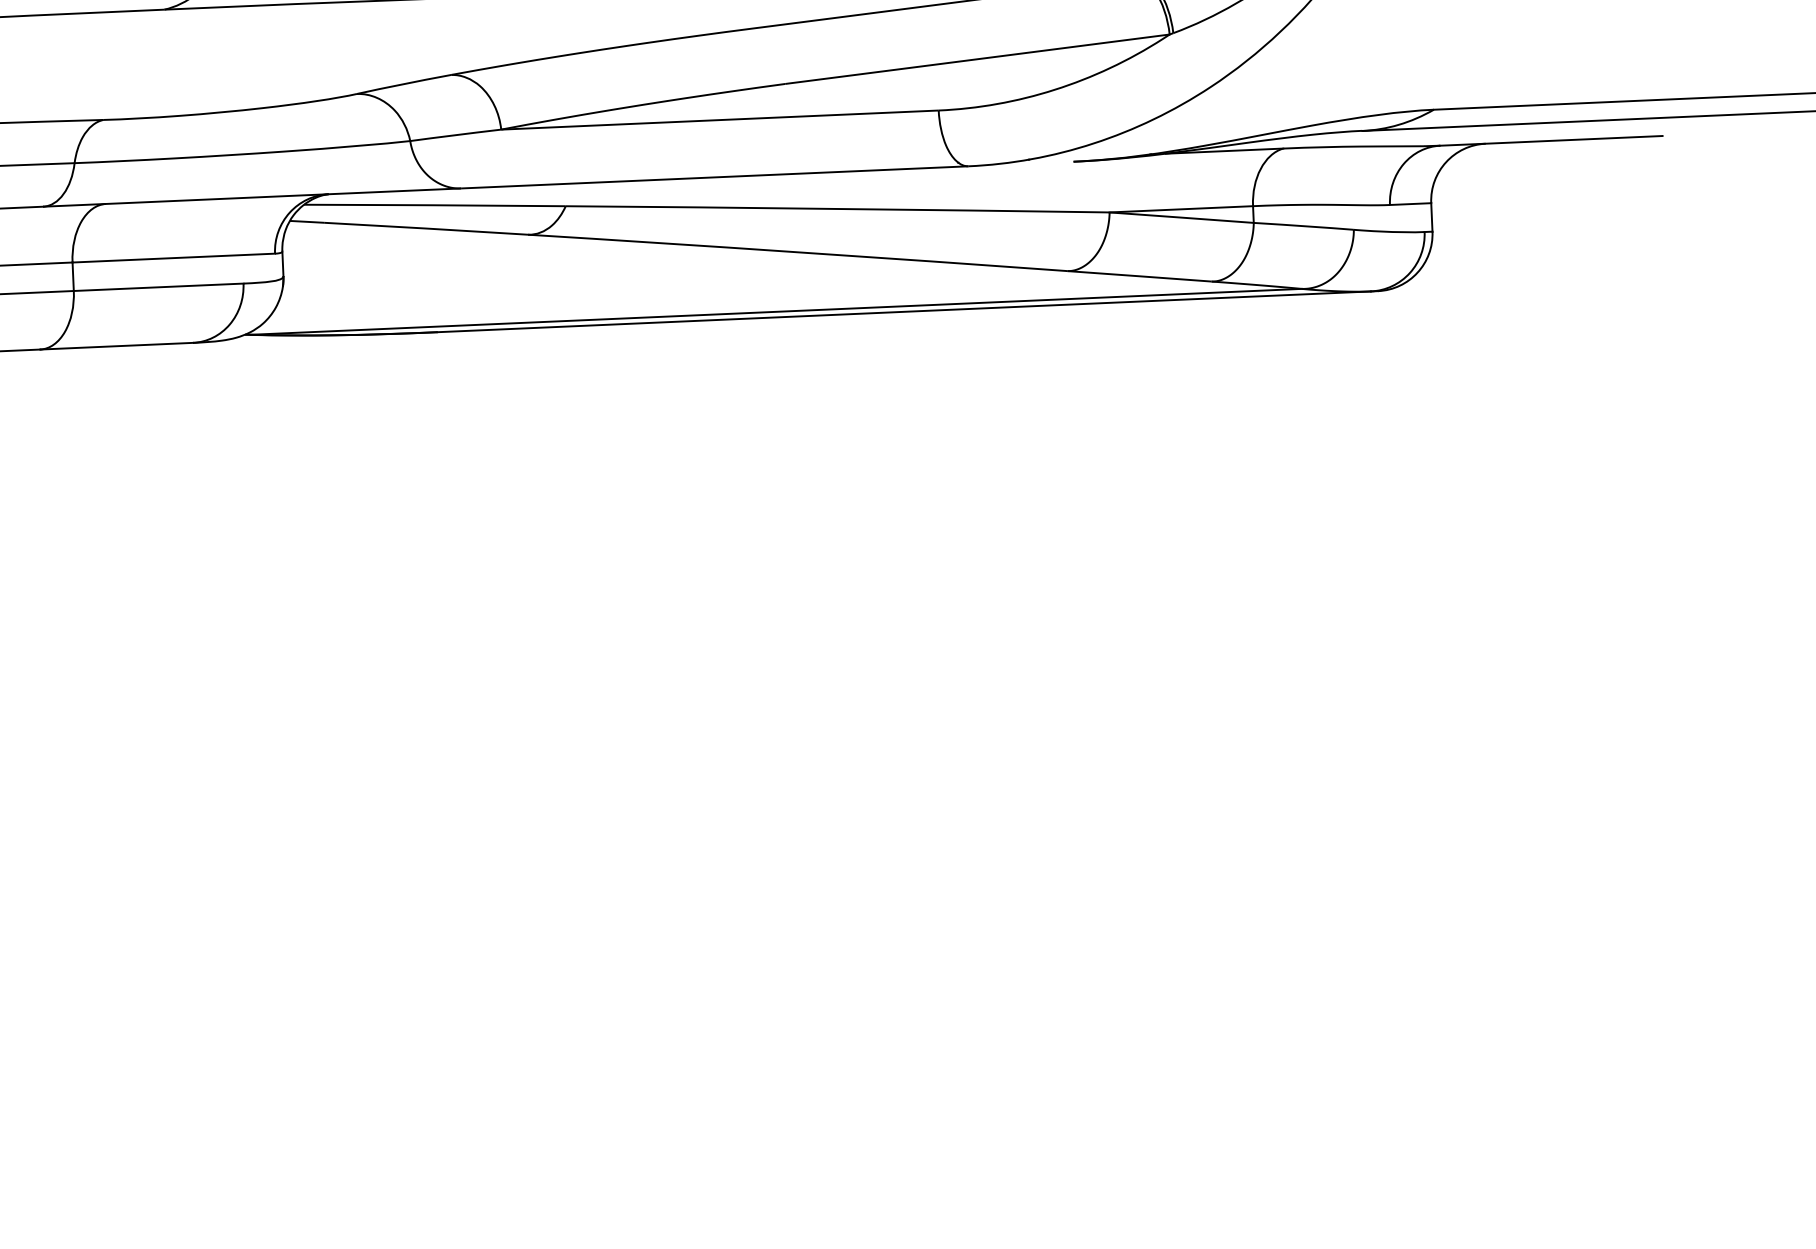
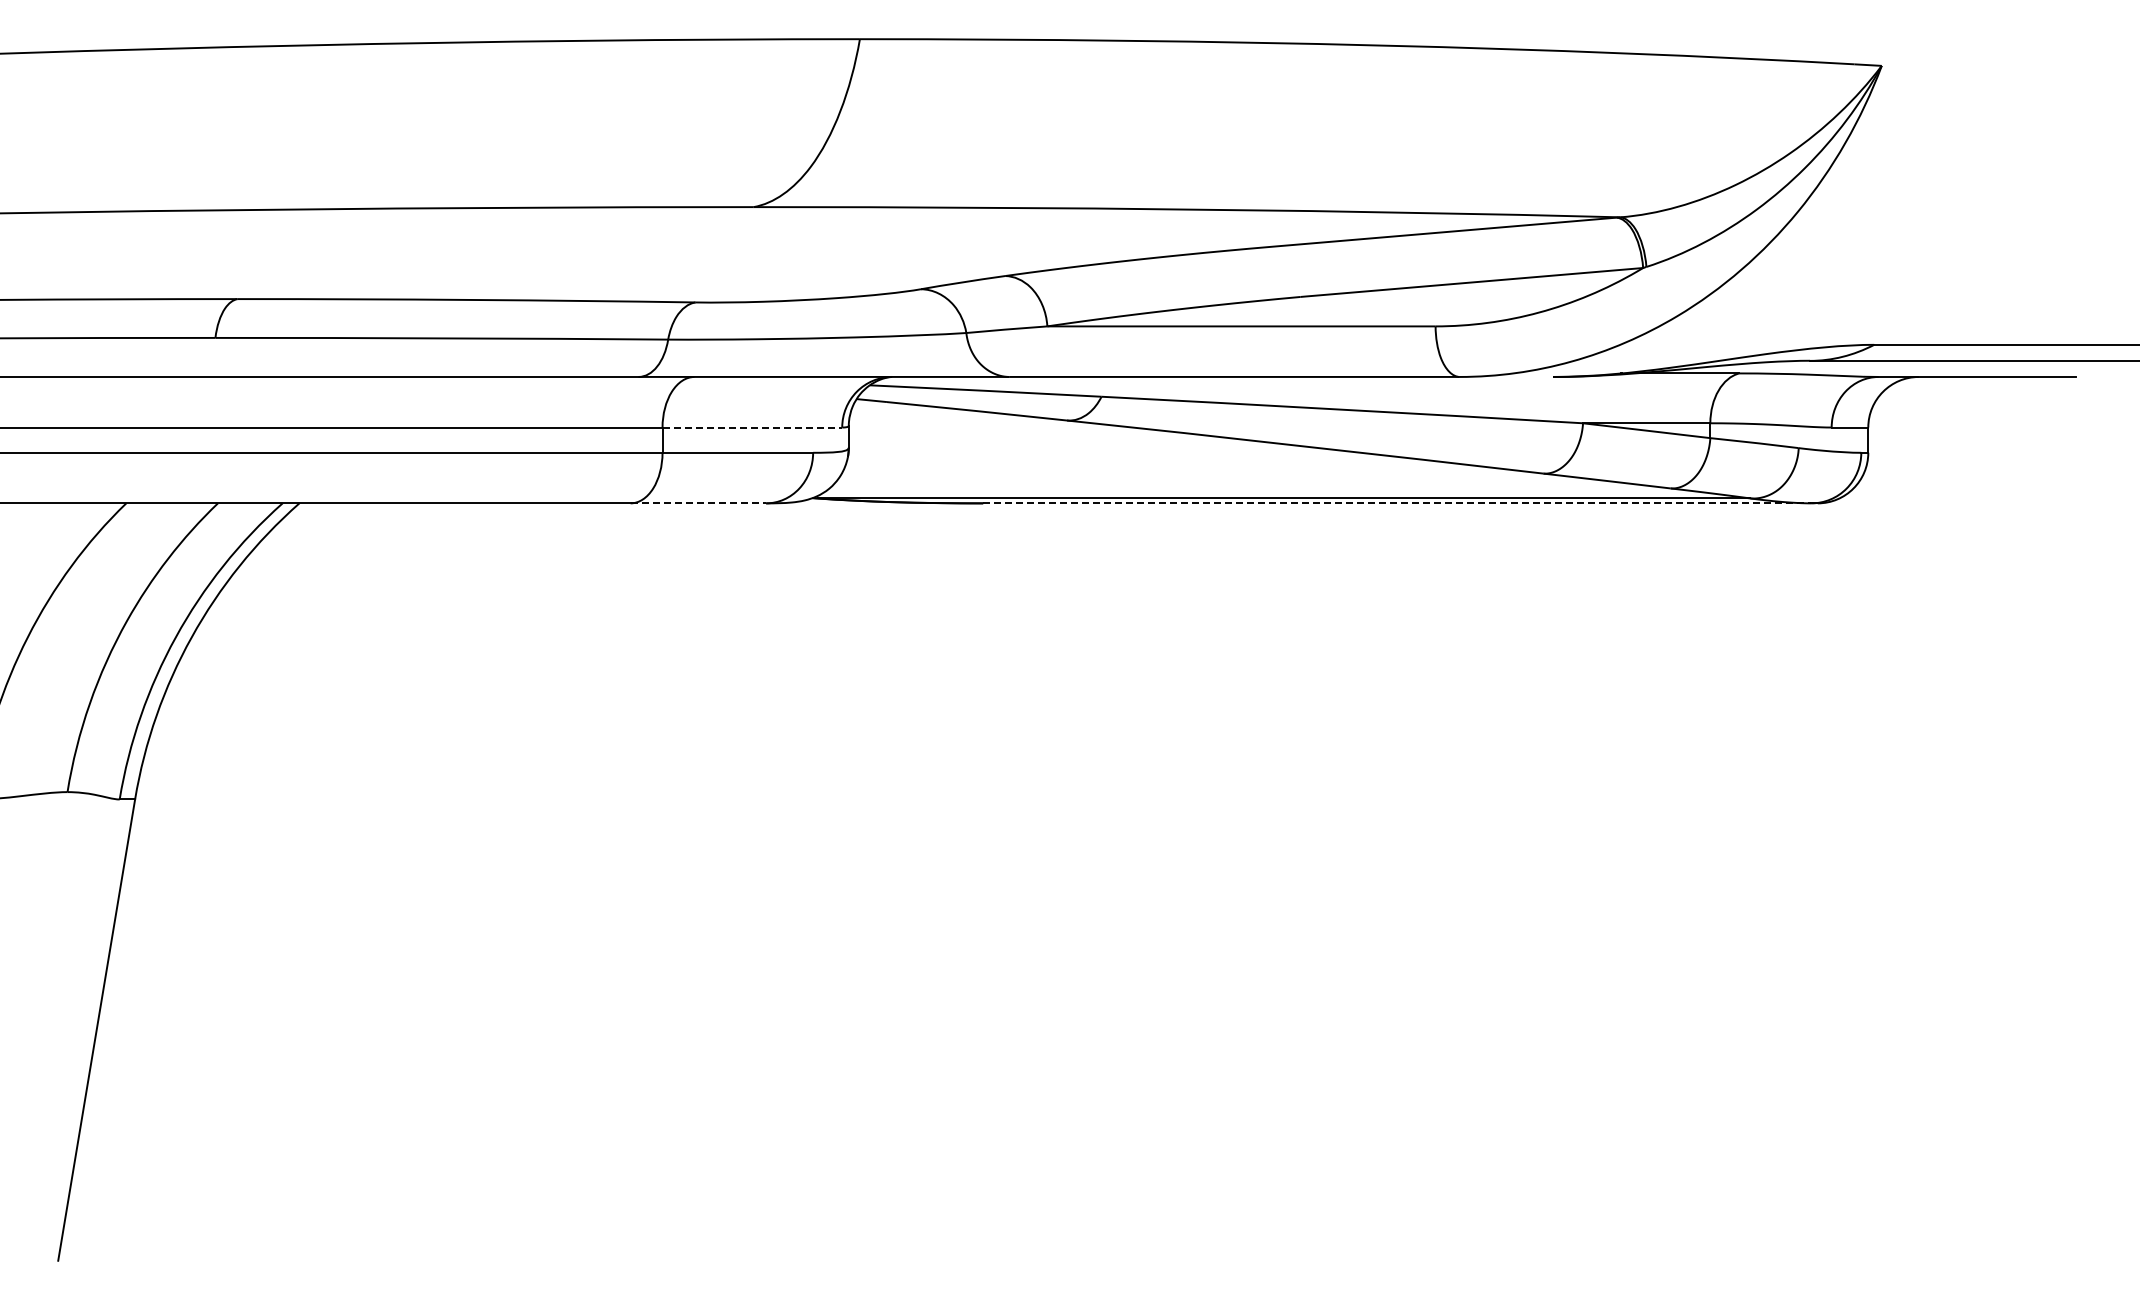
line: (173, 258) -> (752, 427), solid -> dashed
line: (904, 311) -> (1397, 503), solid -> dashed
line: (116, 346) -> (698, 503), solid -> dashed

